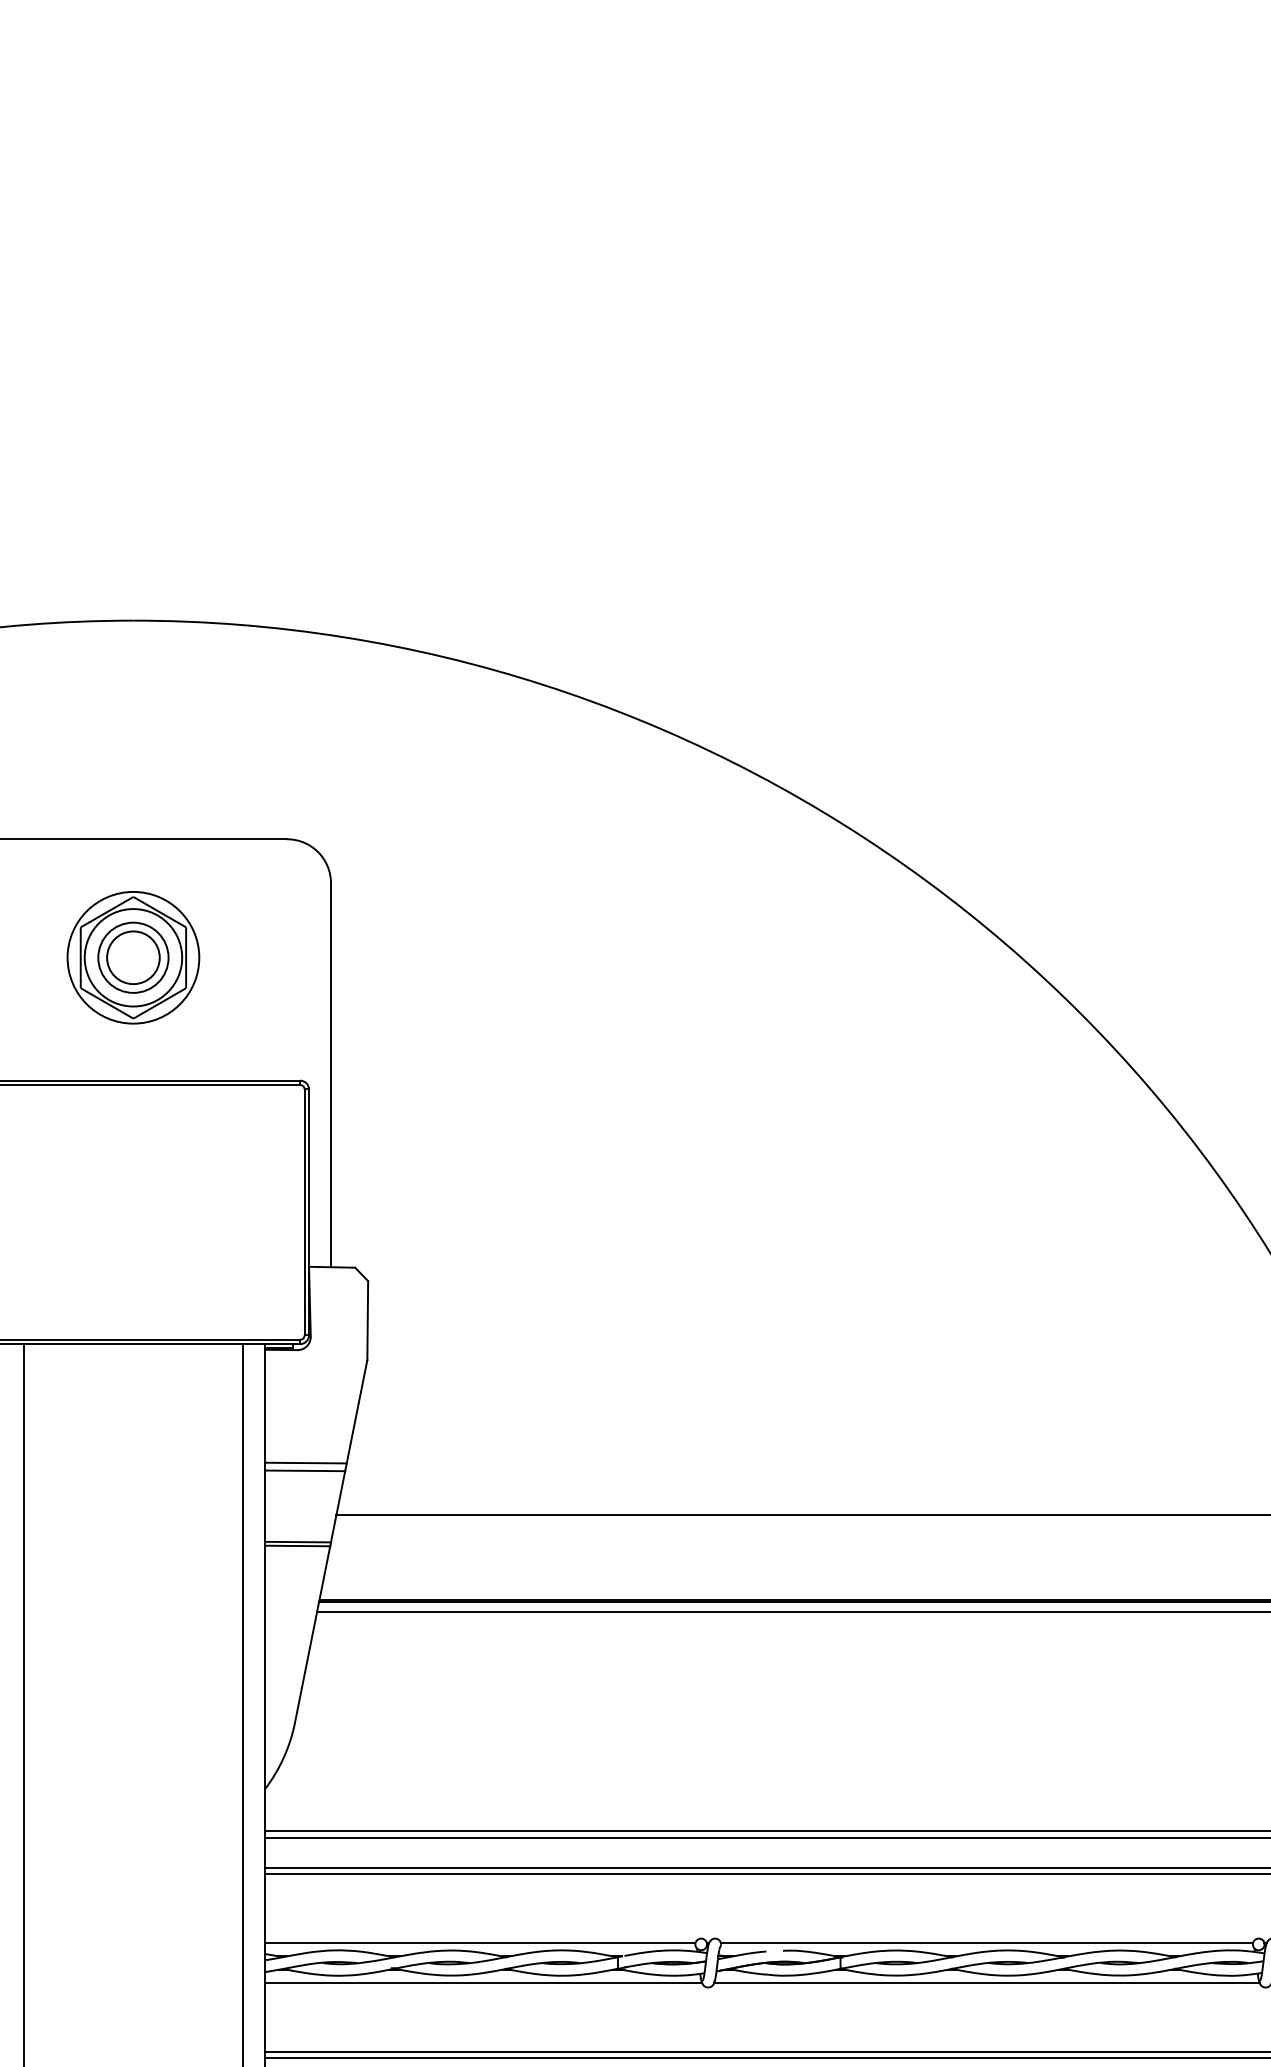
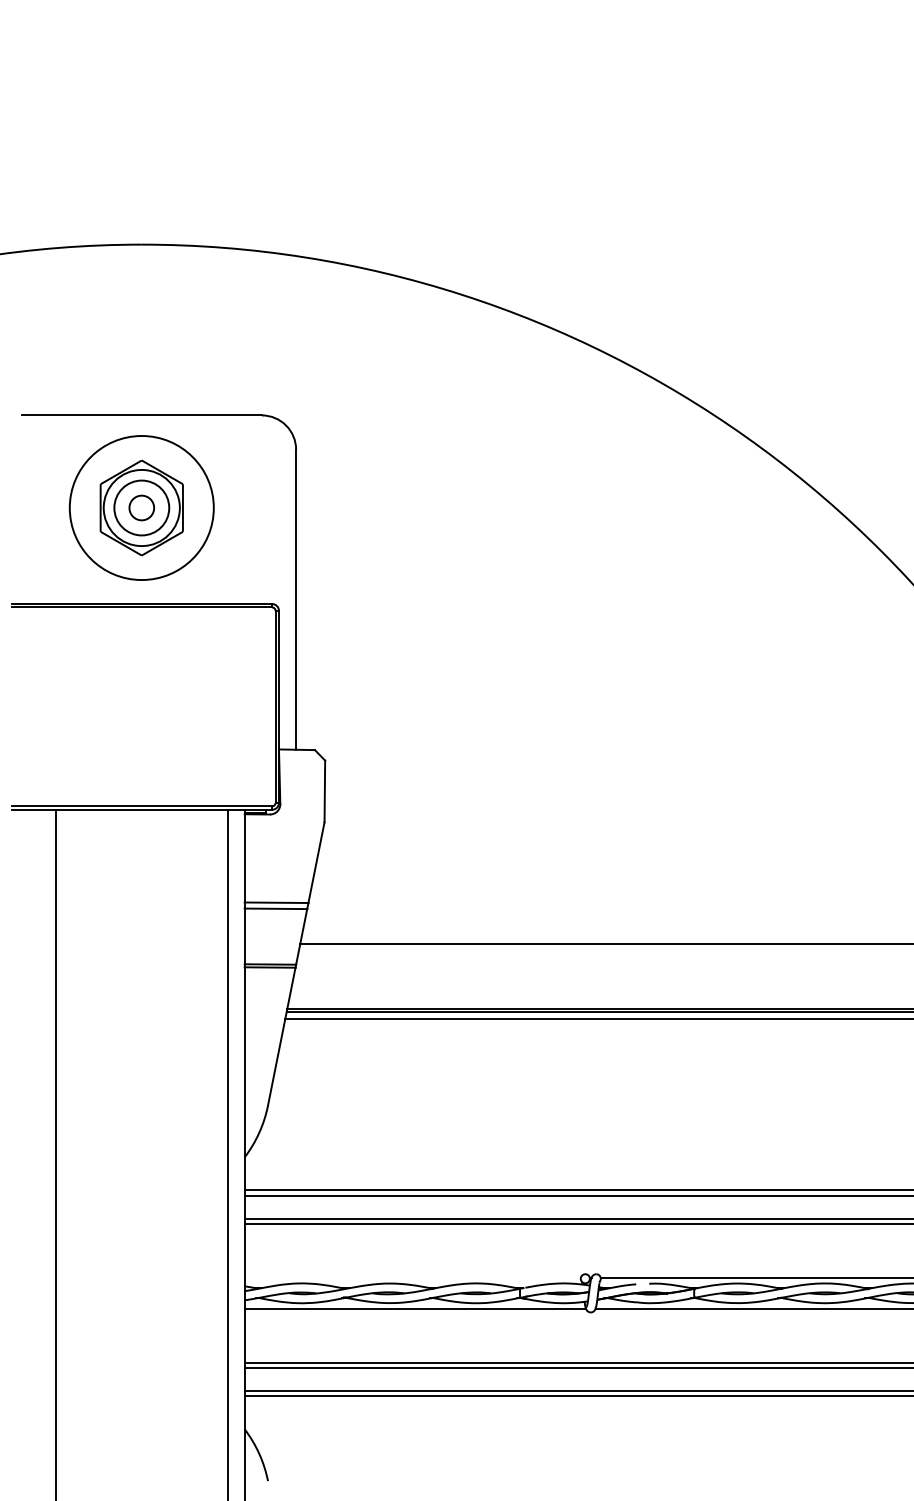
circle: (133, 957) -> (141, 507), size x0.6
circle: (133, 957) -> (141, 507), size x1.4
line: (480, 1943) -> (412, 1278), removed

